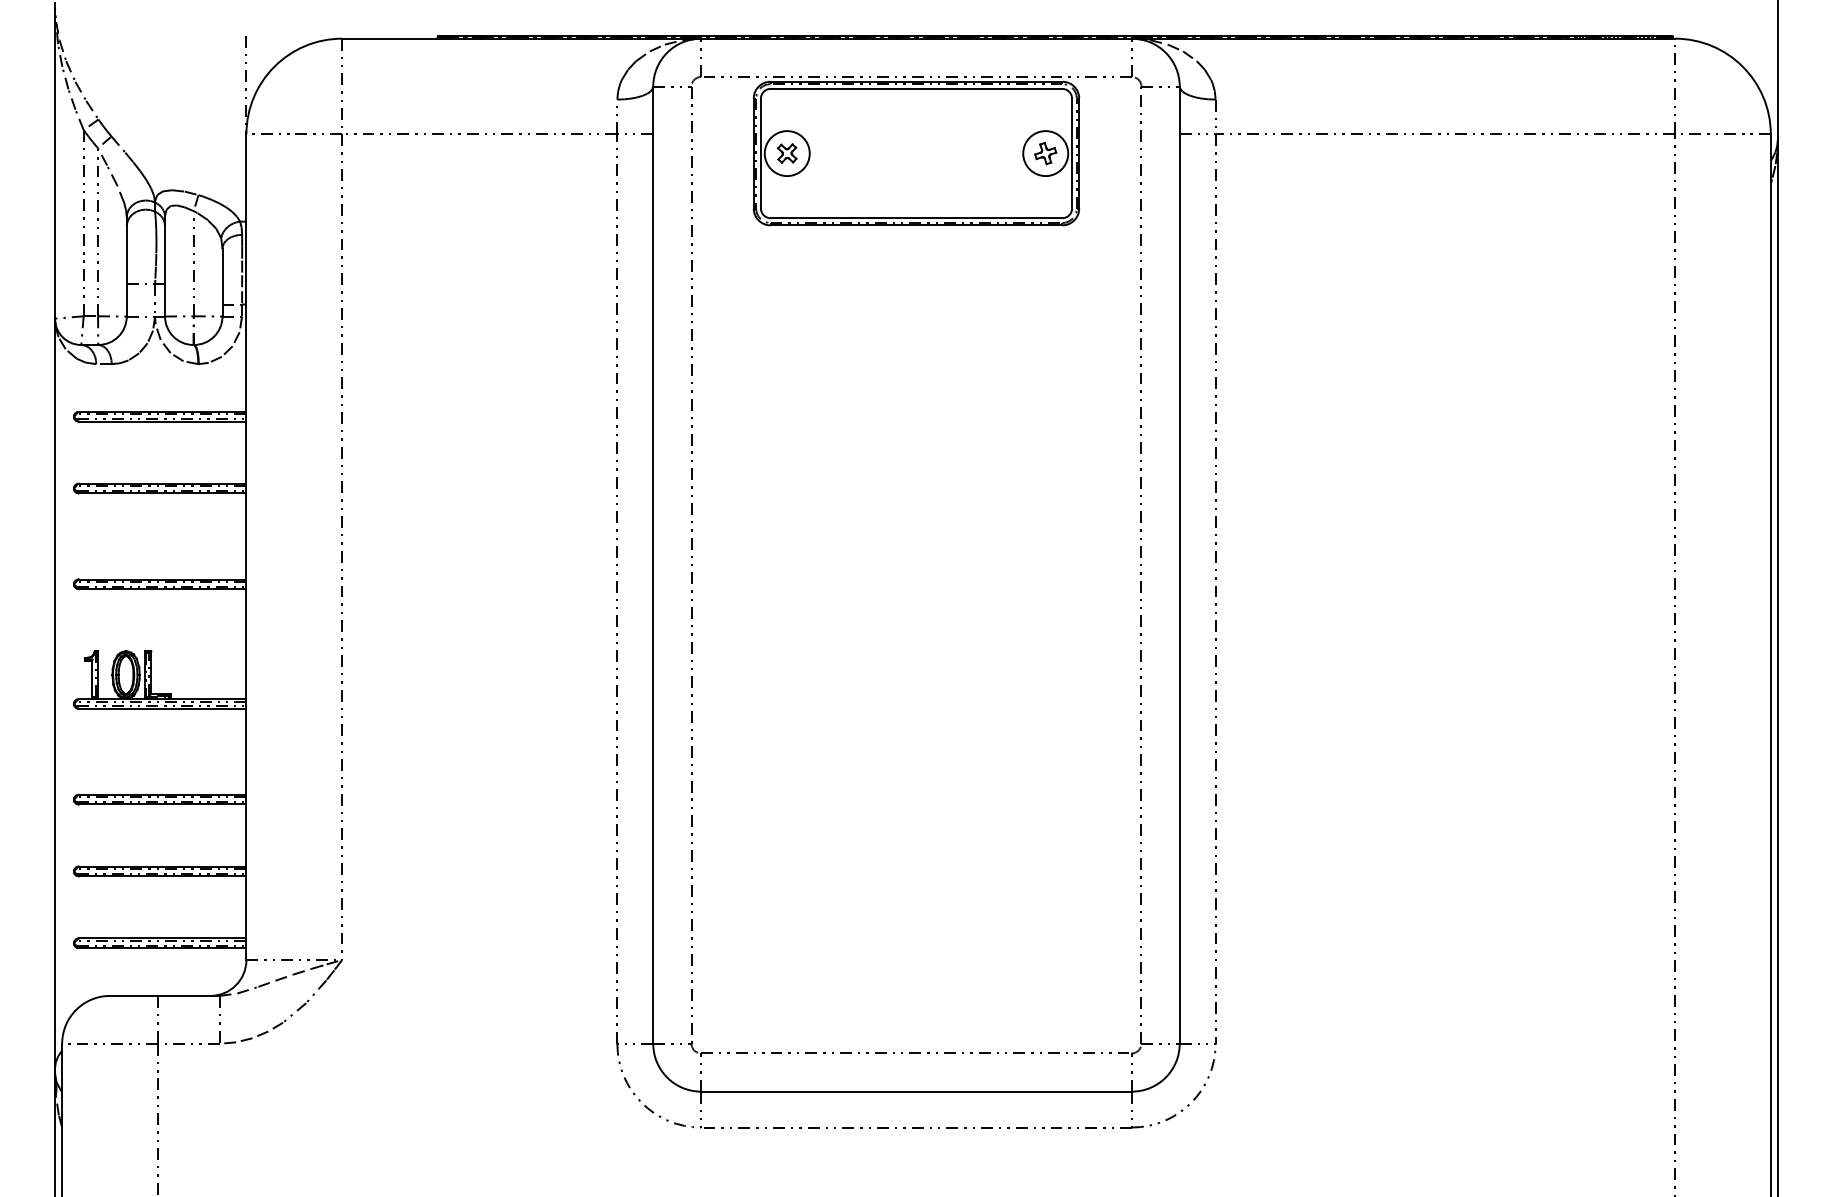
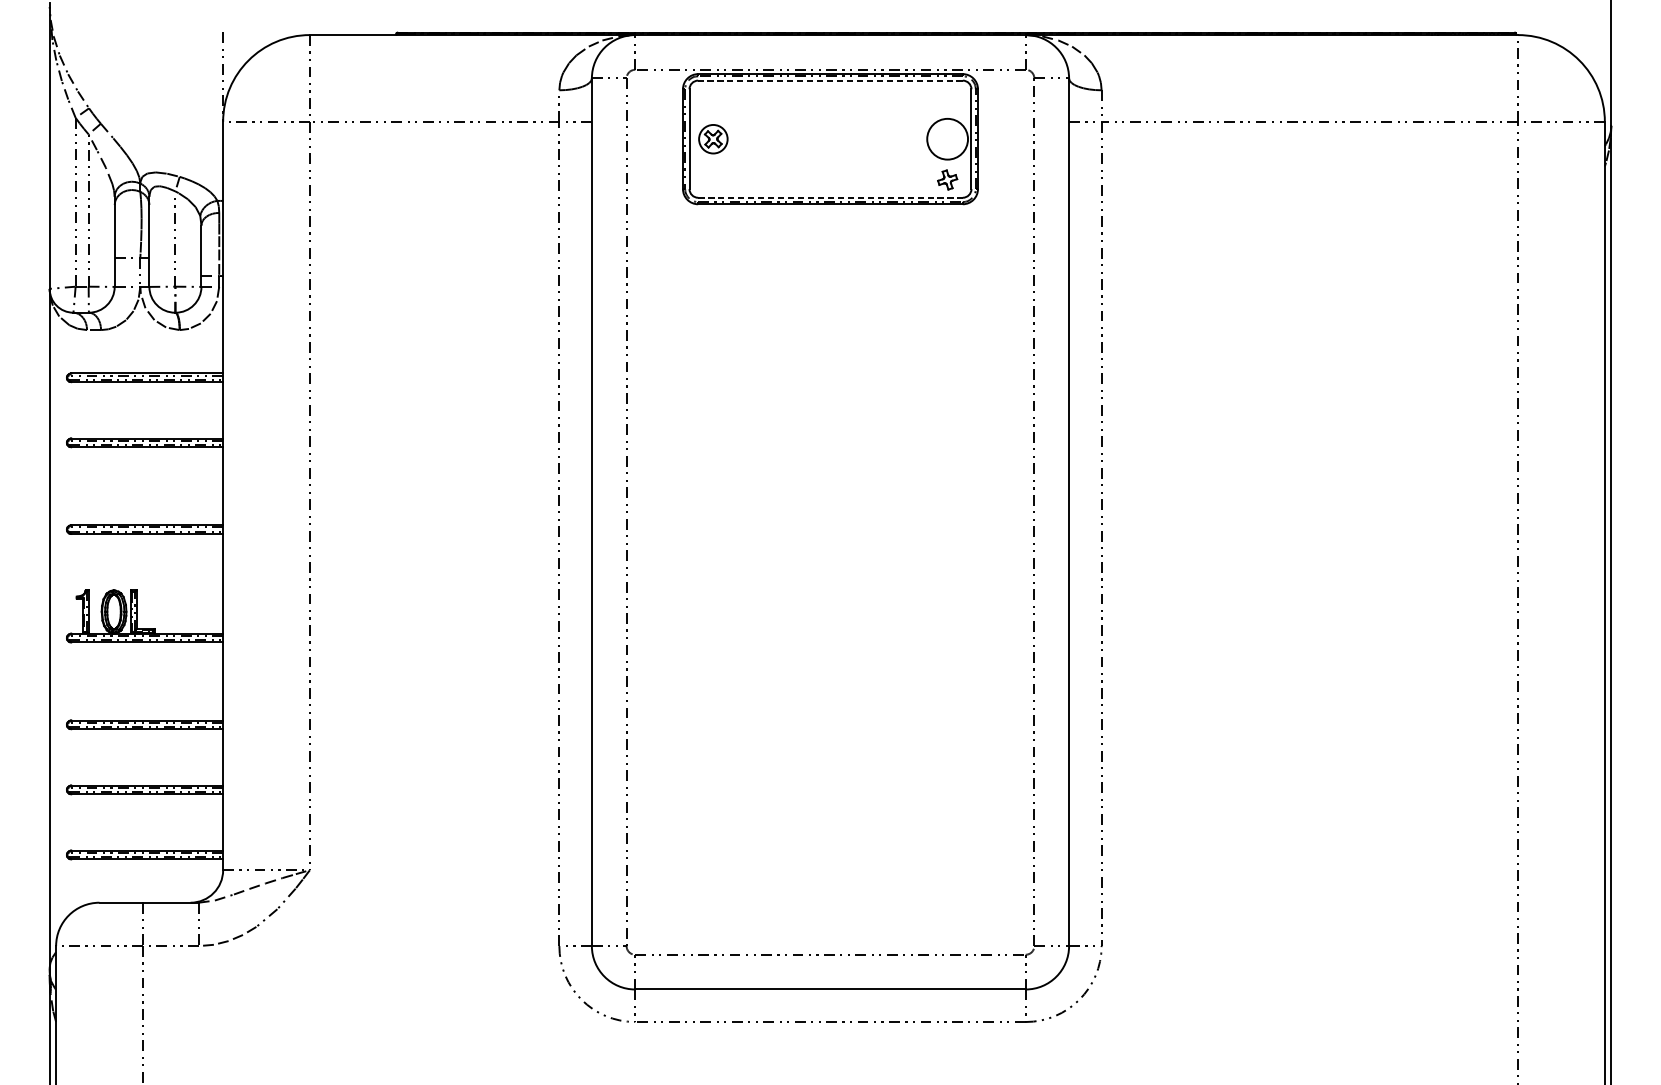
line: (916, 88) -> (830, 80), solid -> dashed
circle: (786, 153) -> (712, 139), size x0.7
part: (1045, 153) -> (947, 179), moved
line: (916, 218) -> (830, 198), solid -> dashed

